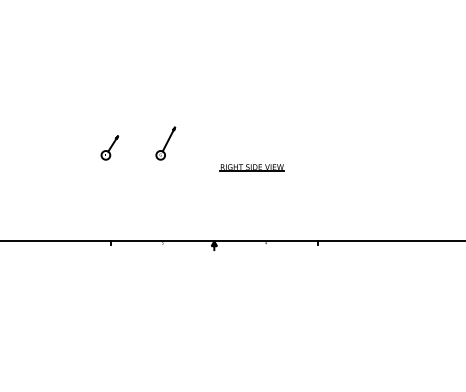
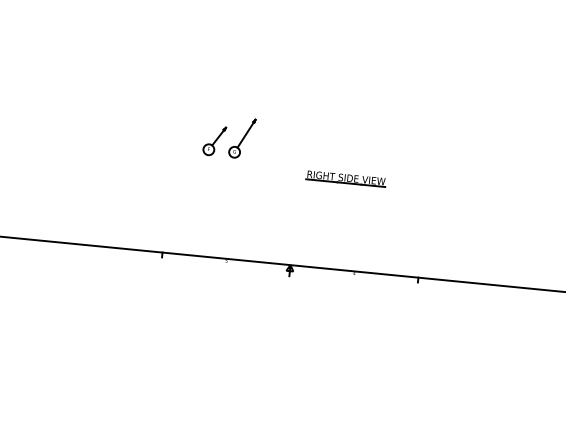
part: (109, 147) -> (214, 140), moved

